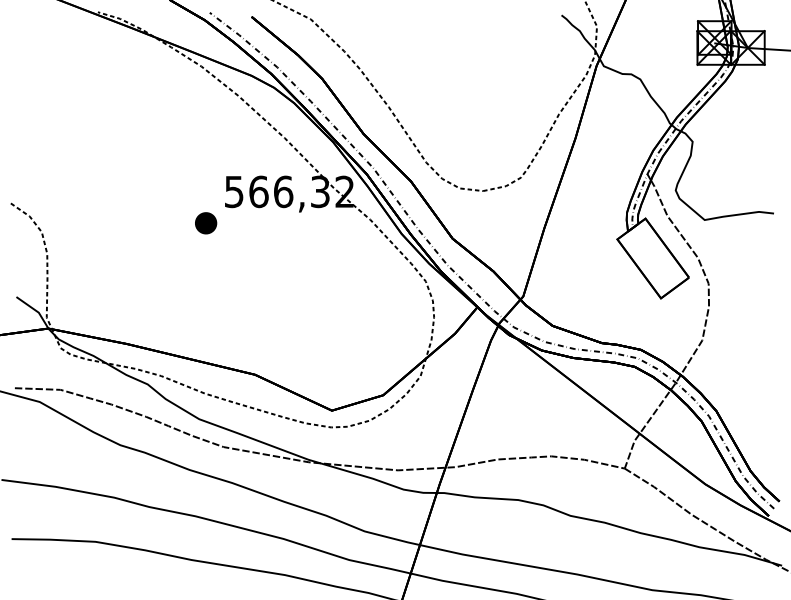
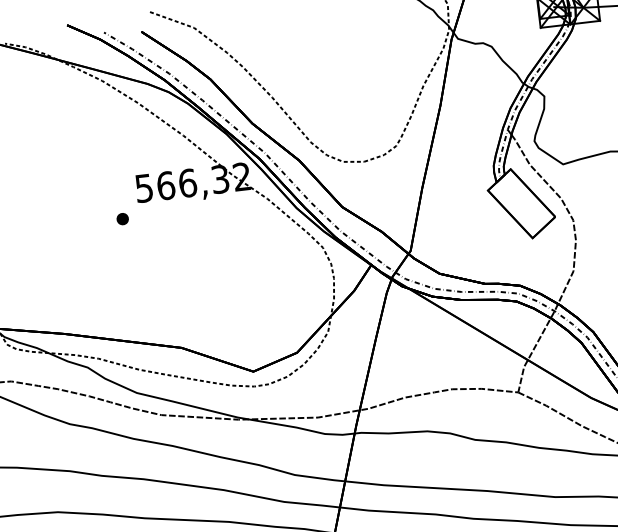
part: (206, 223) -> (122, 219), size x0.62

